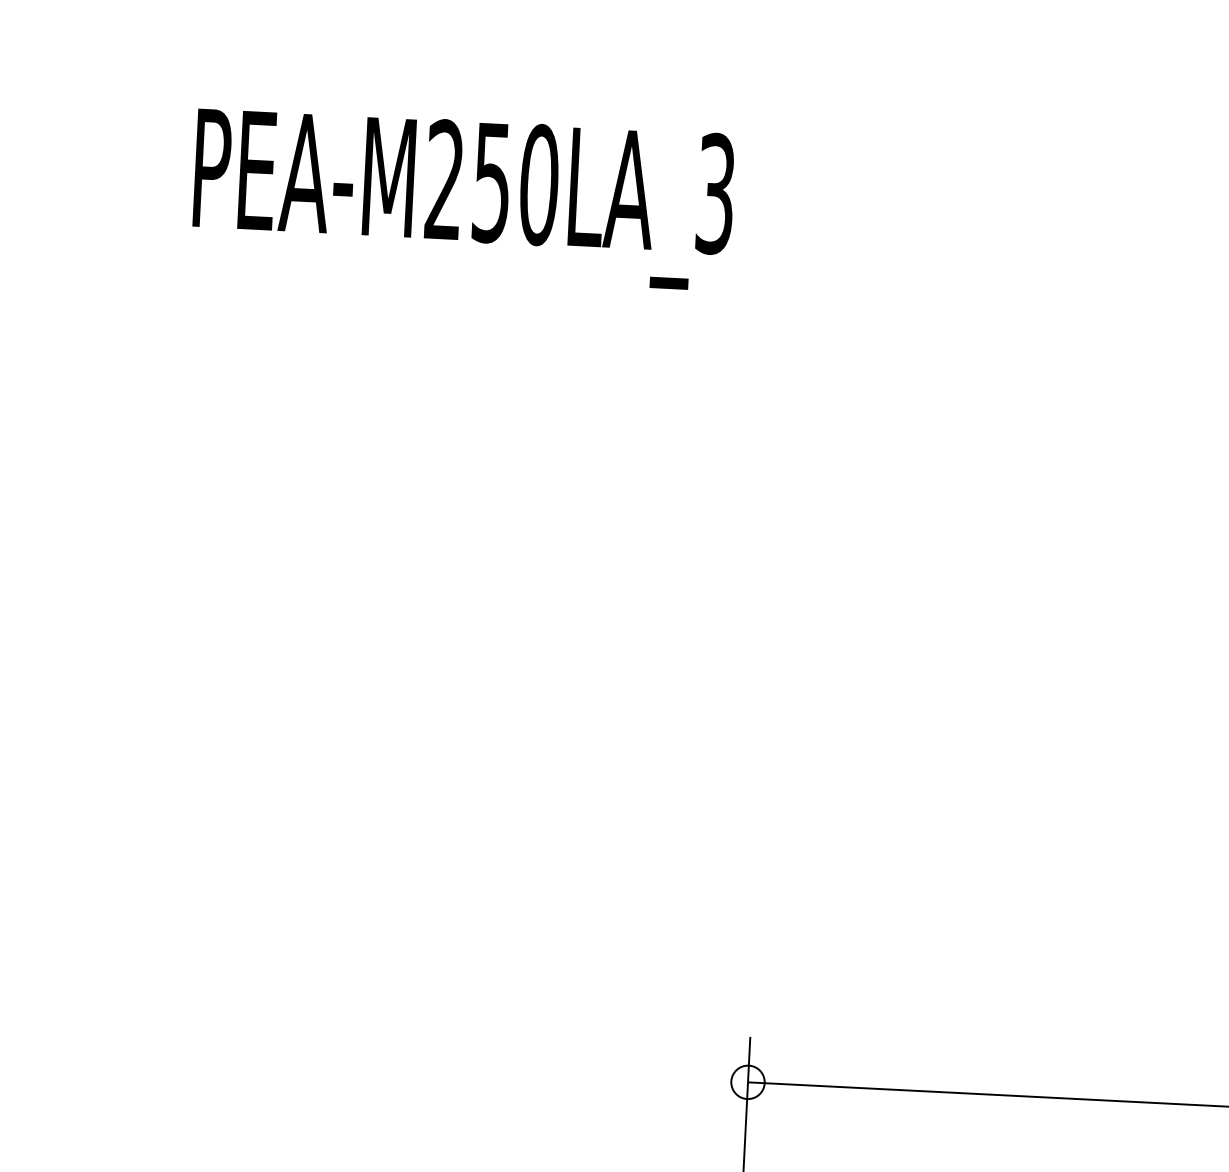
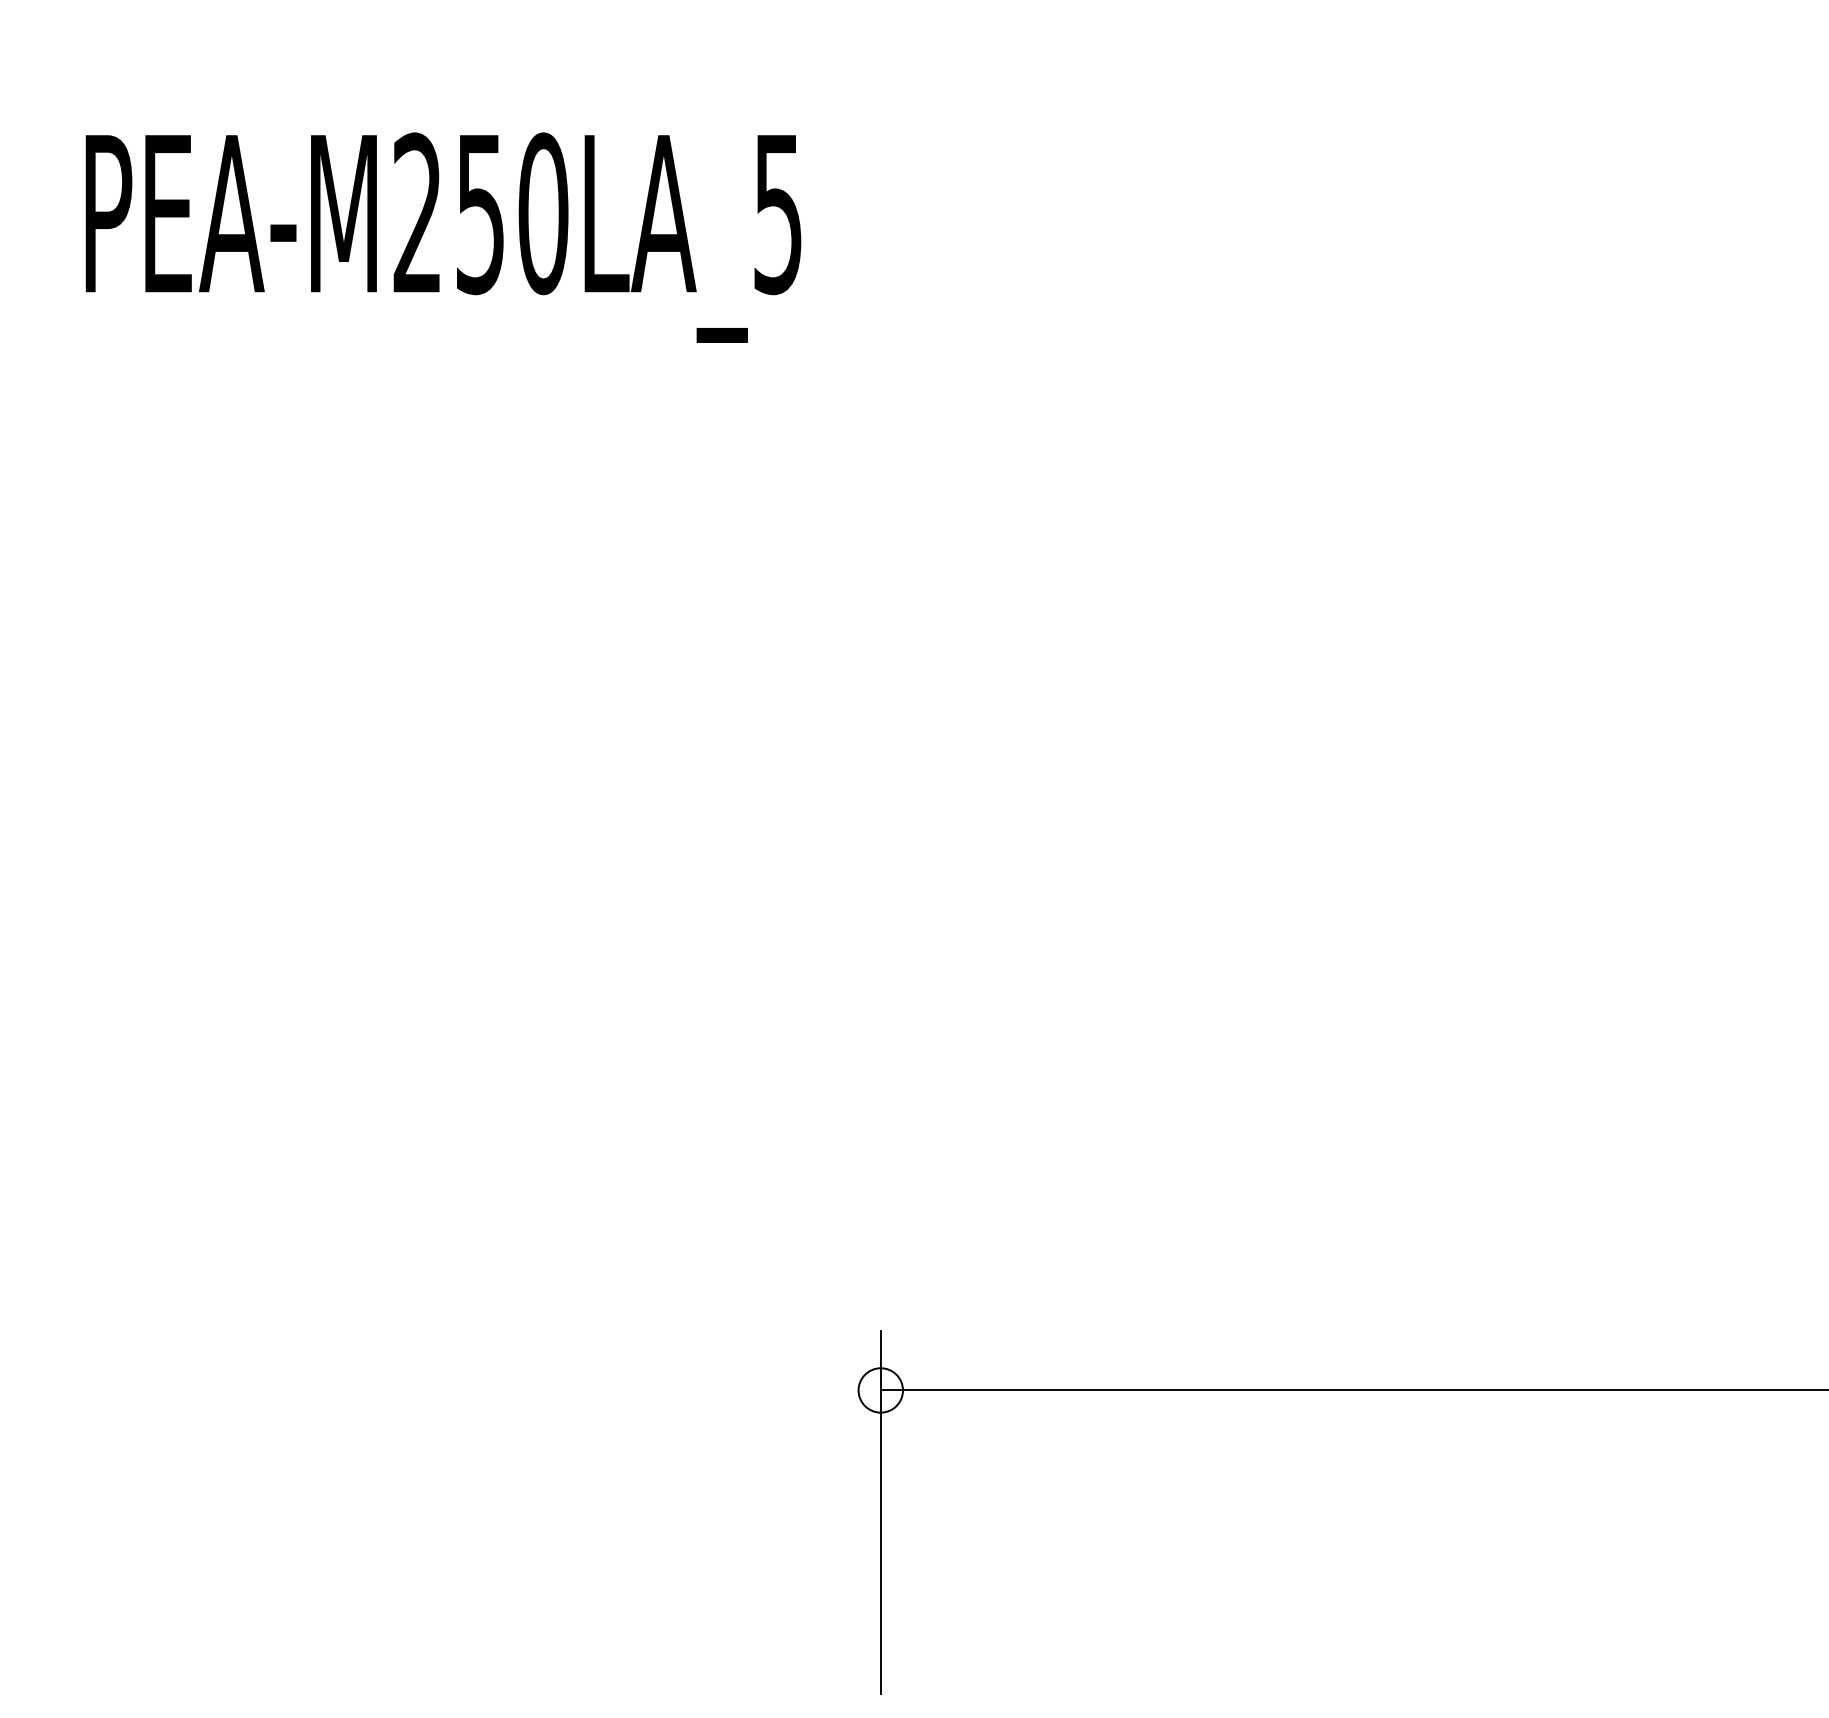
text: (715, 193) -> (777, 213), PEA-M250LA_3 -> PEA-M250LA_5

